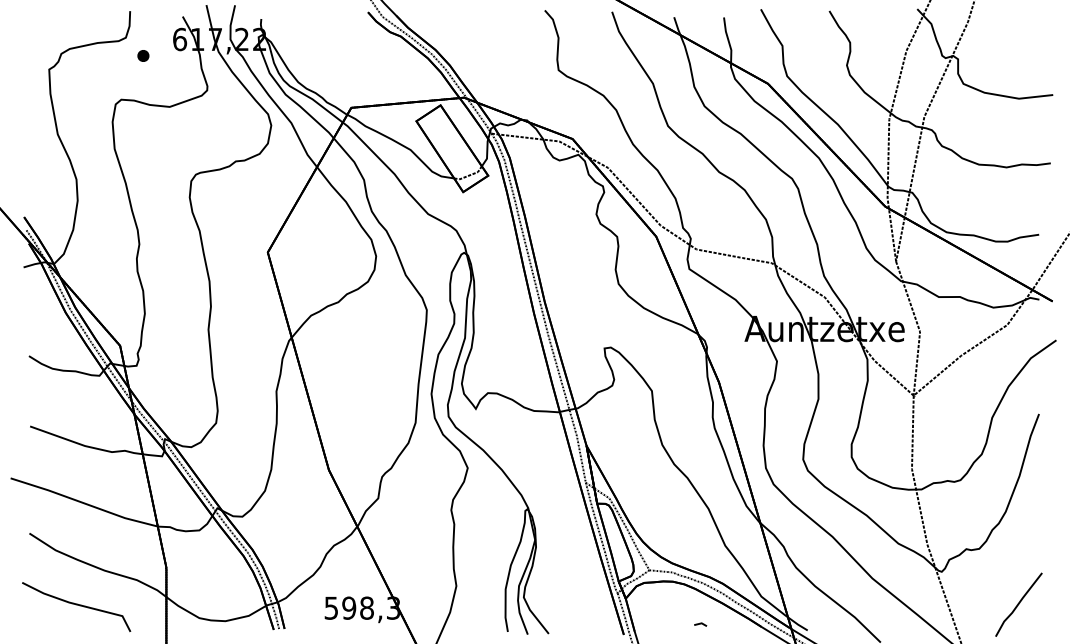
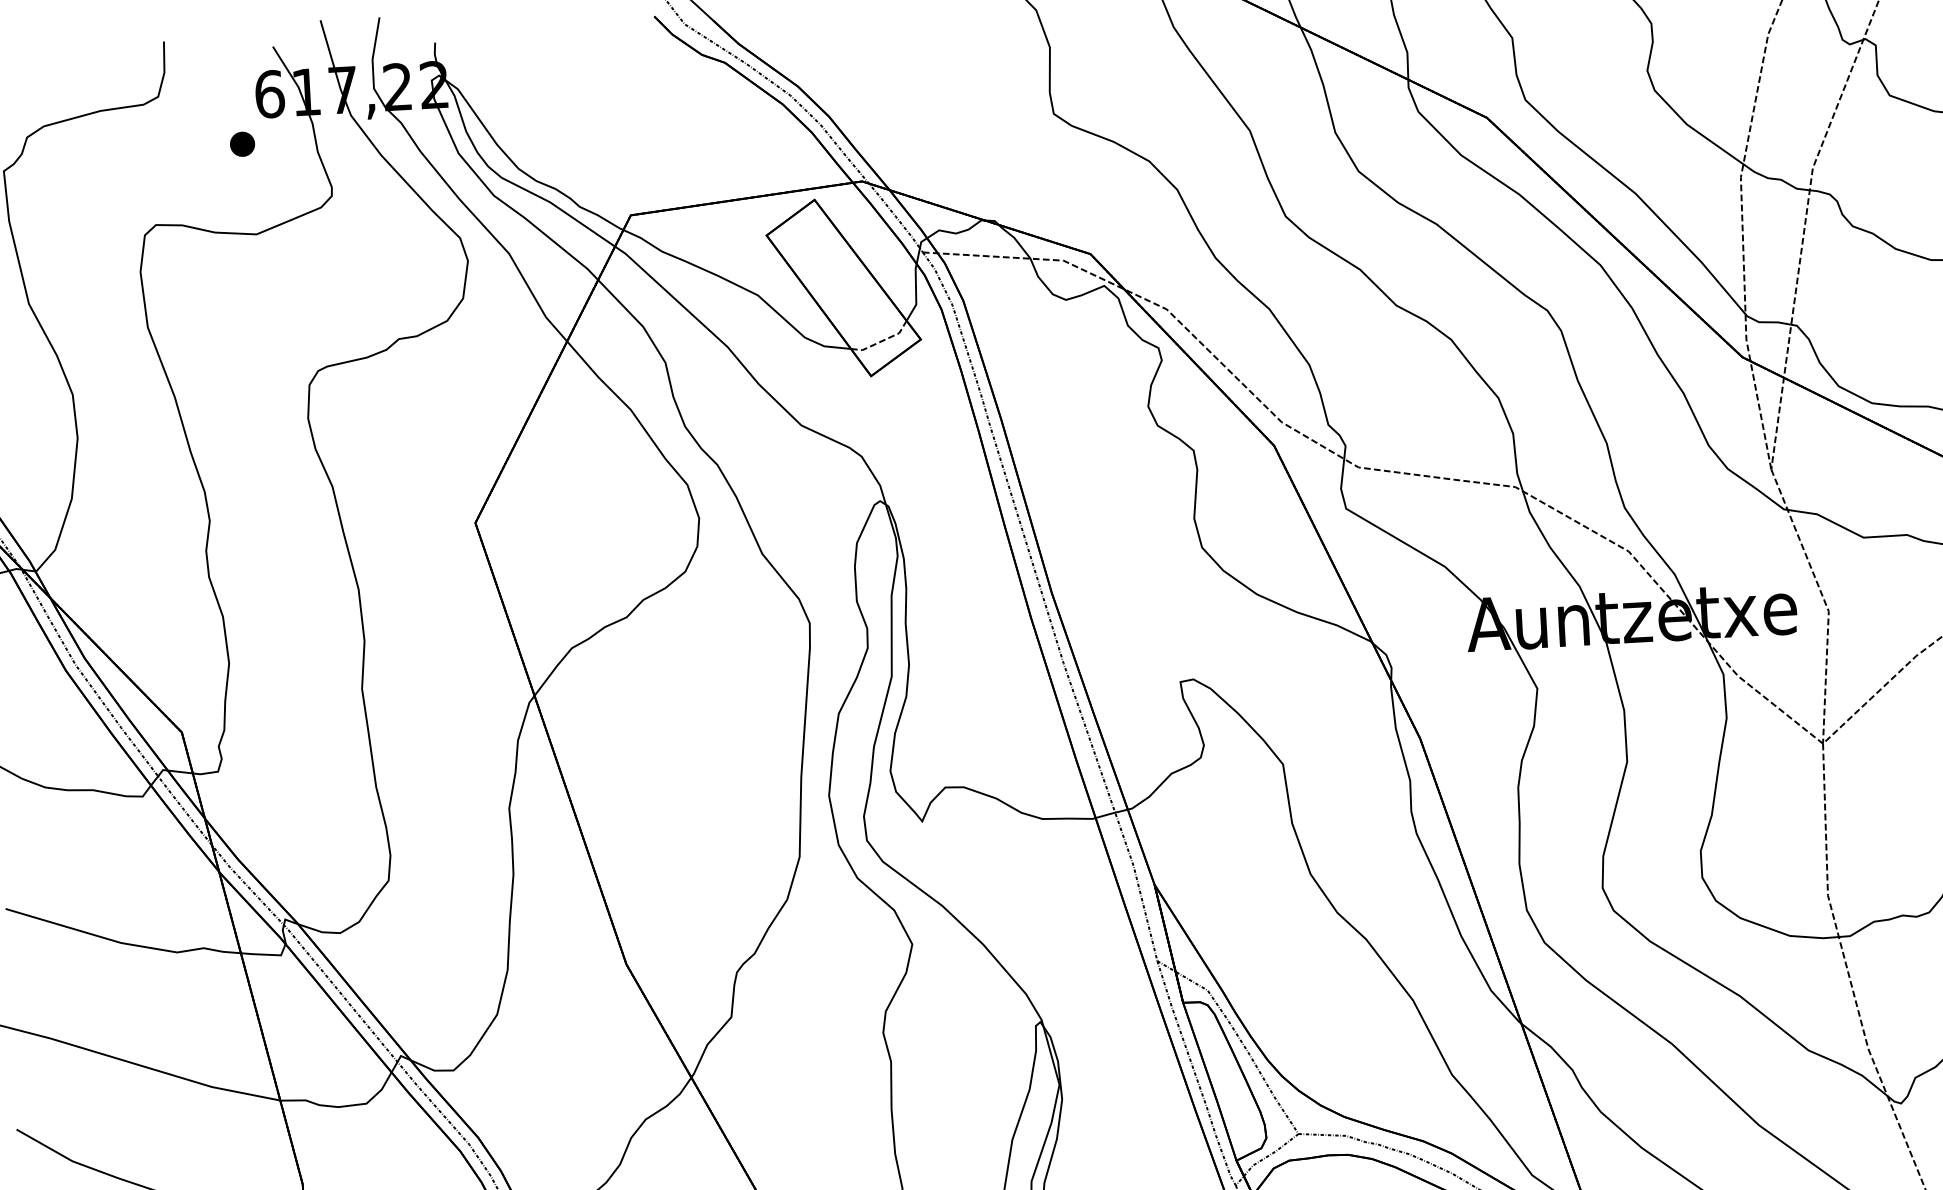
part: (143, 55) -> (242, 143), moved

